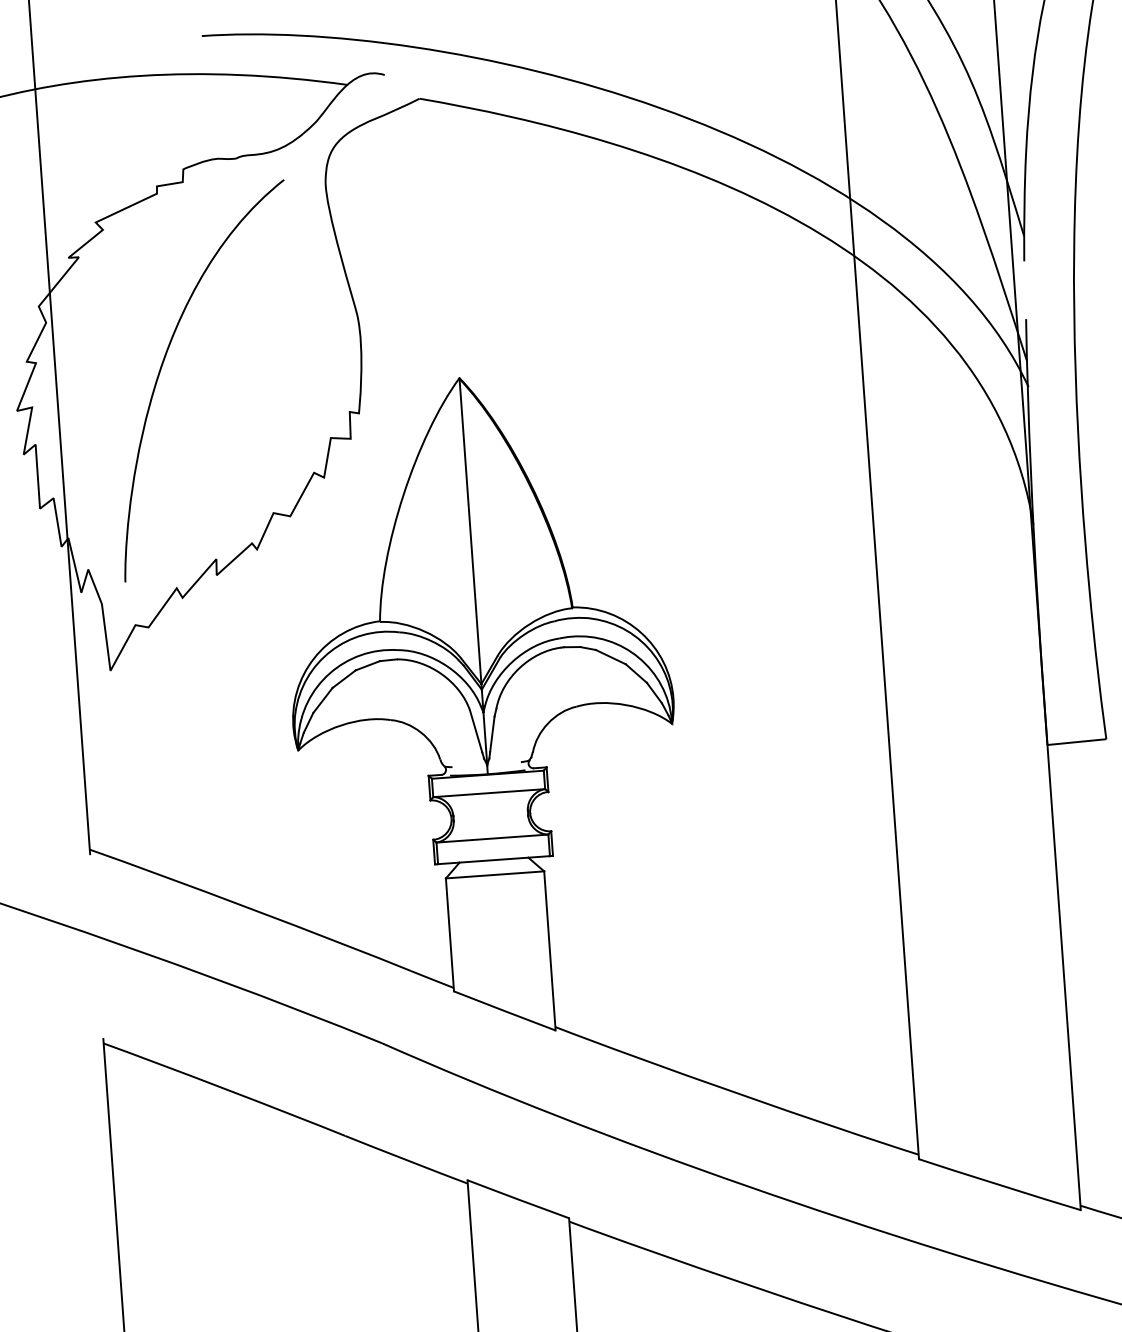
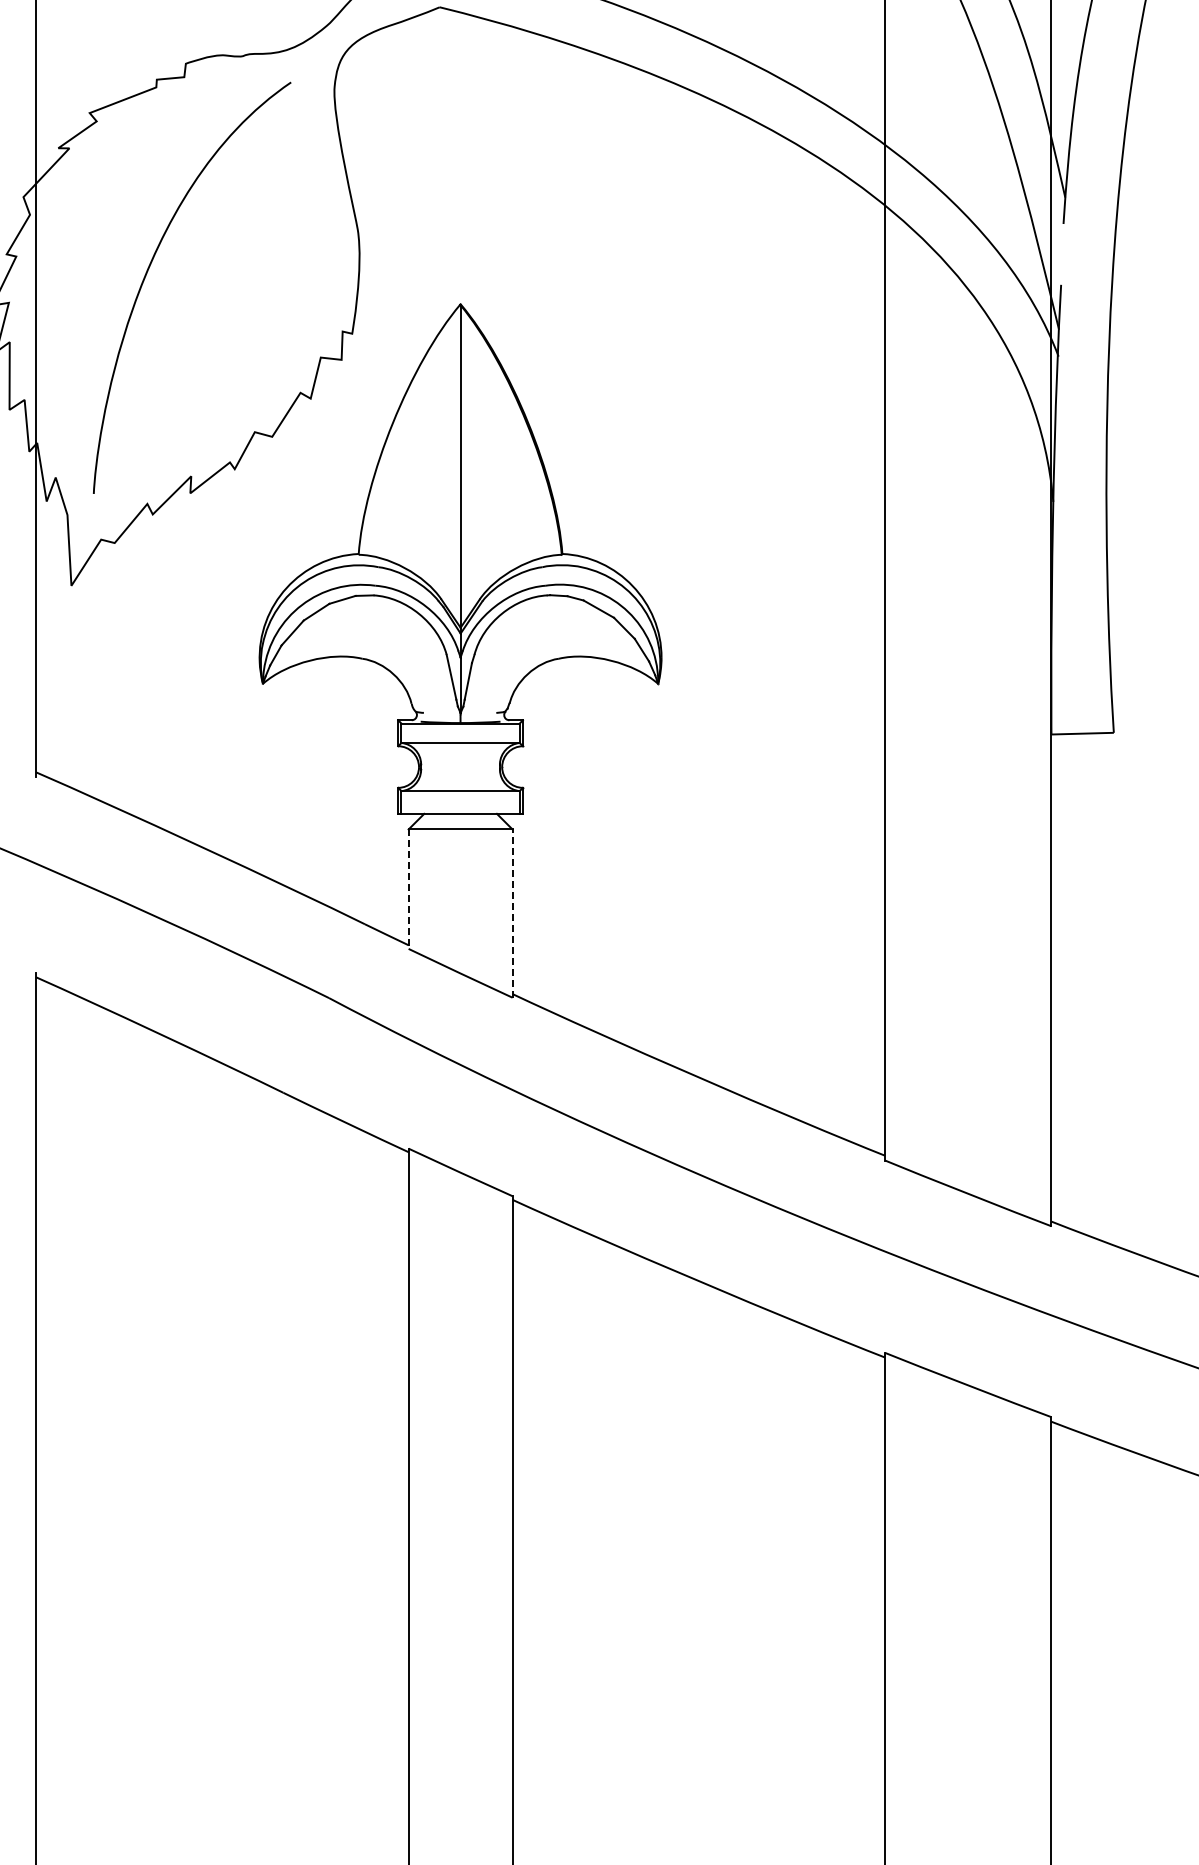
line: (449, 935) -> (408, 889), solid -> dashed
line: (549, 950) -> (512, 913), solid -> dashed

